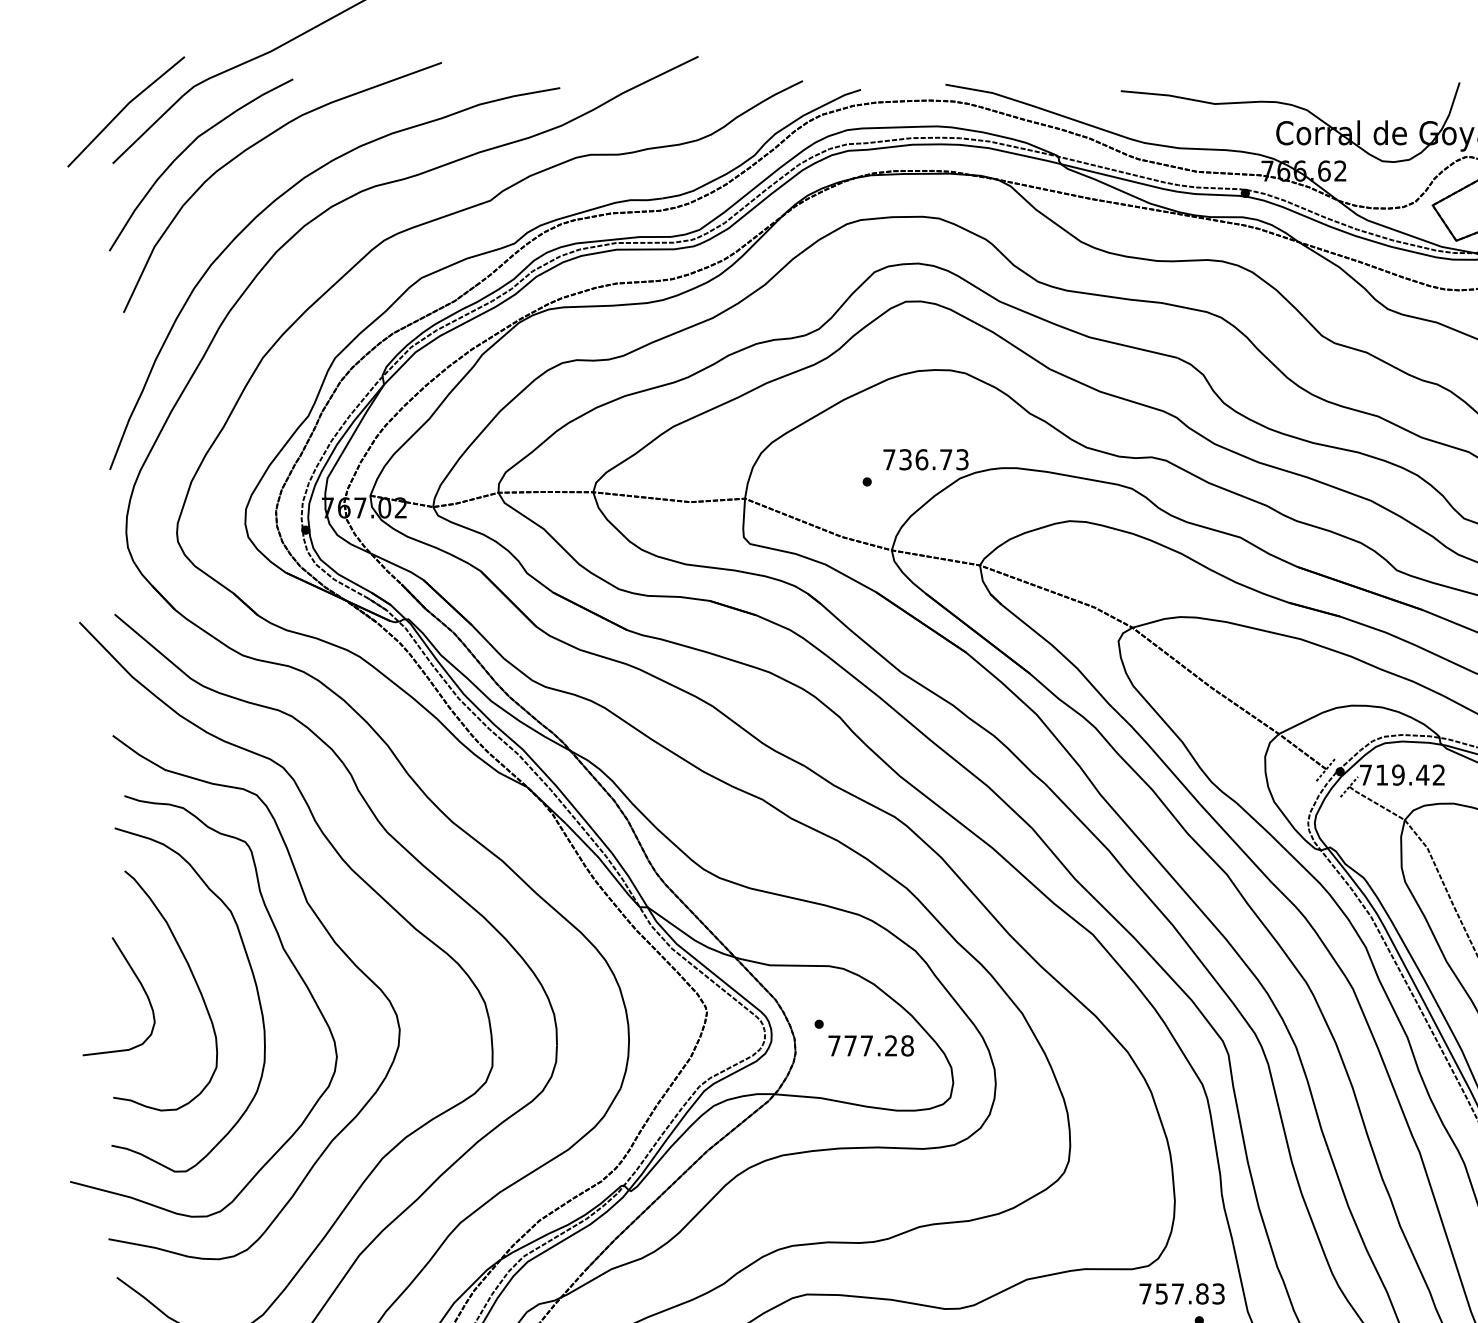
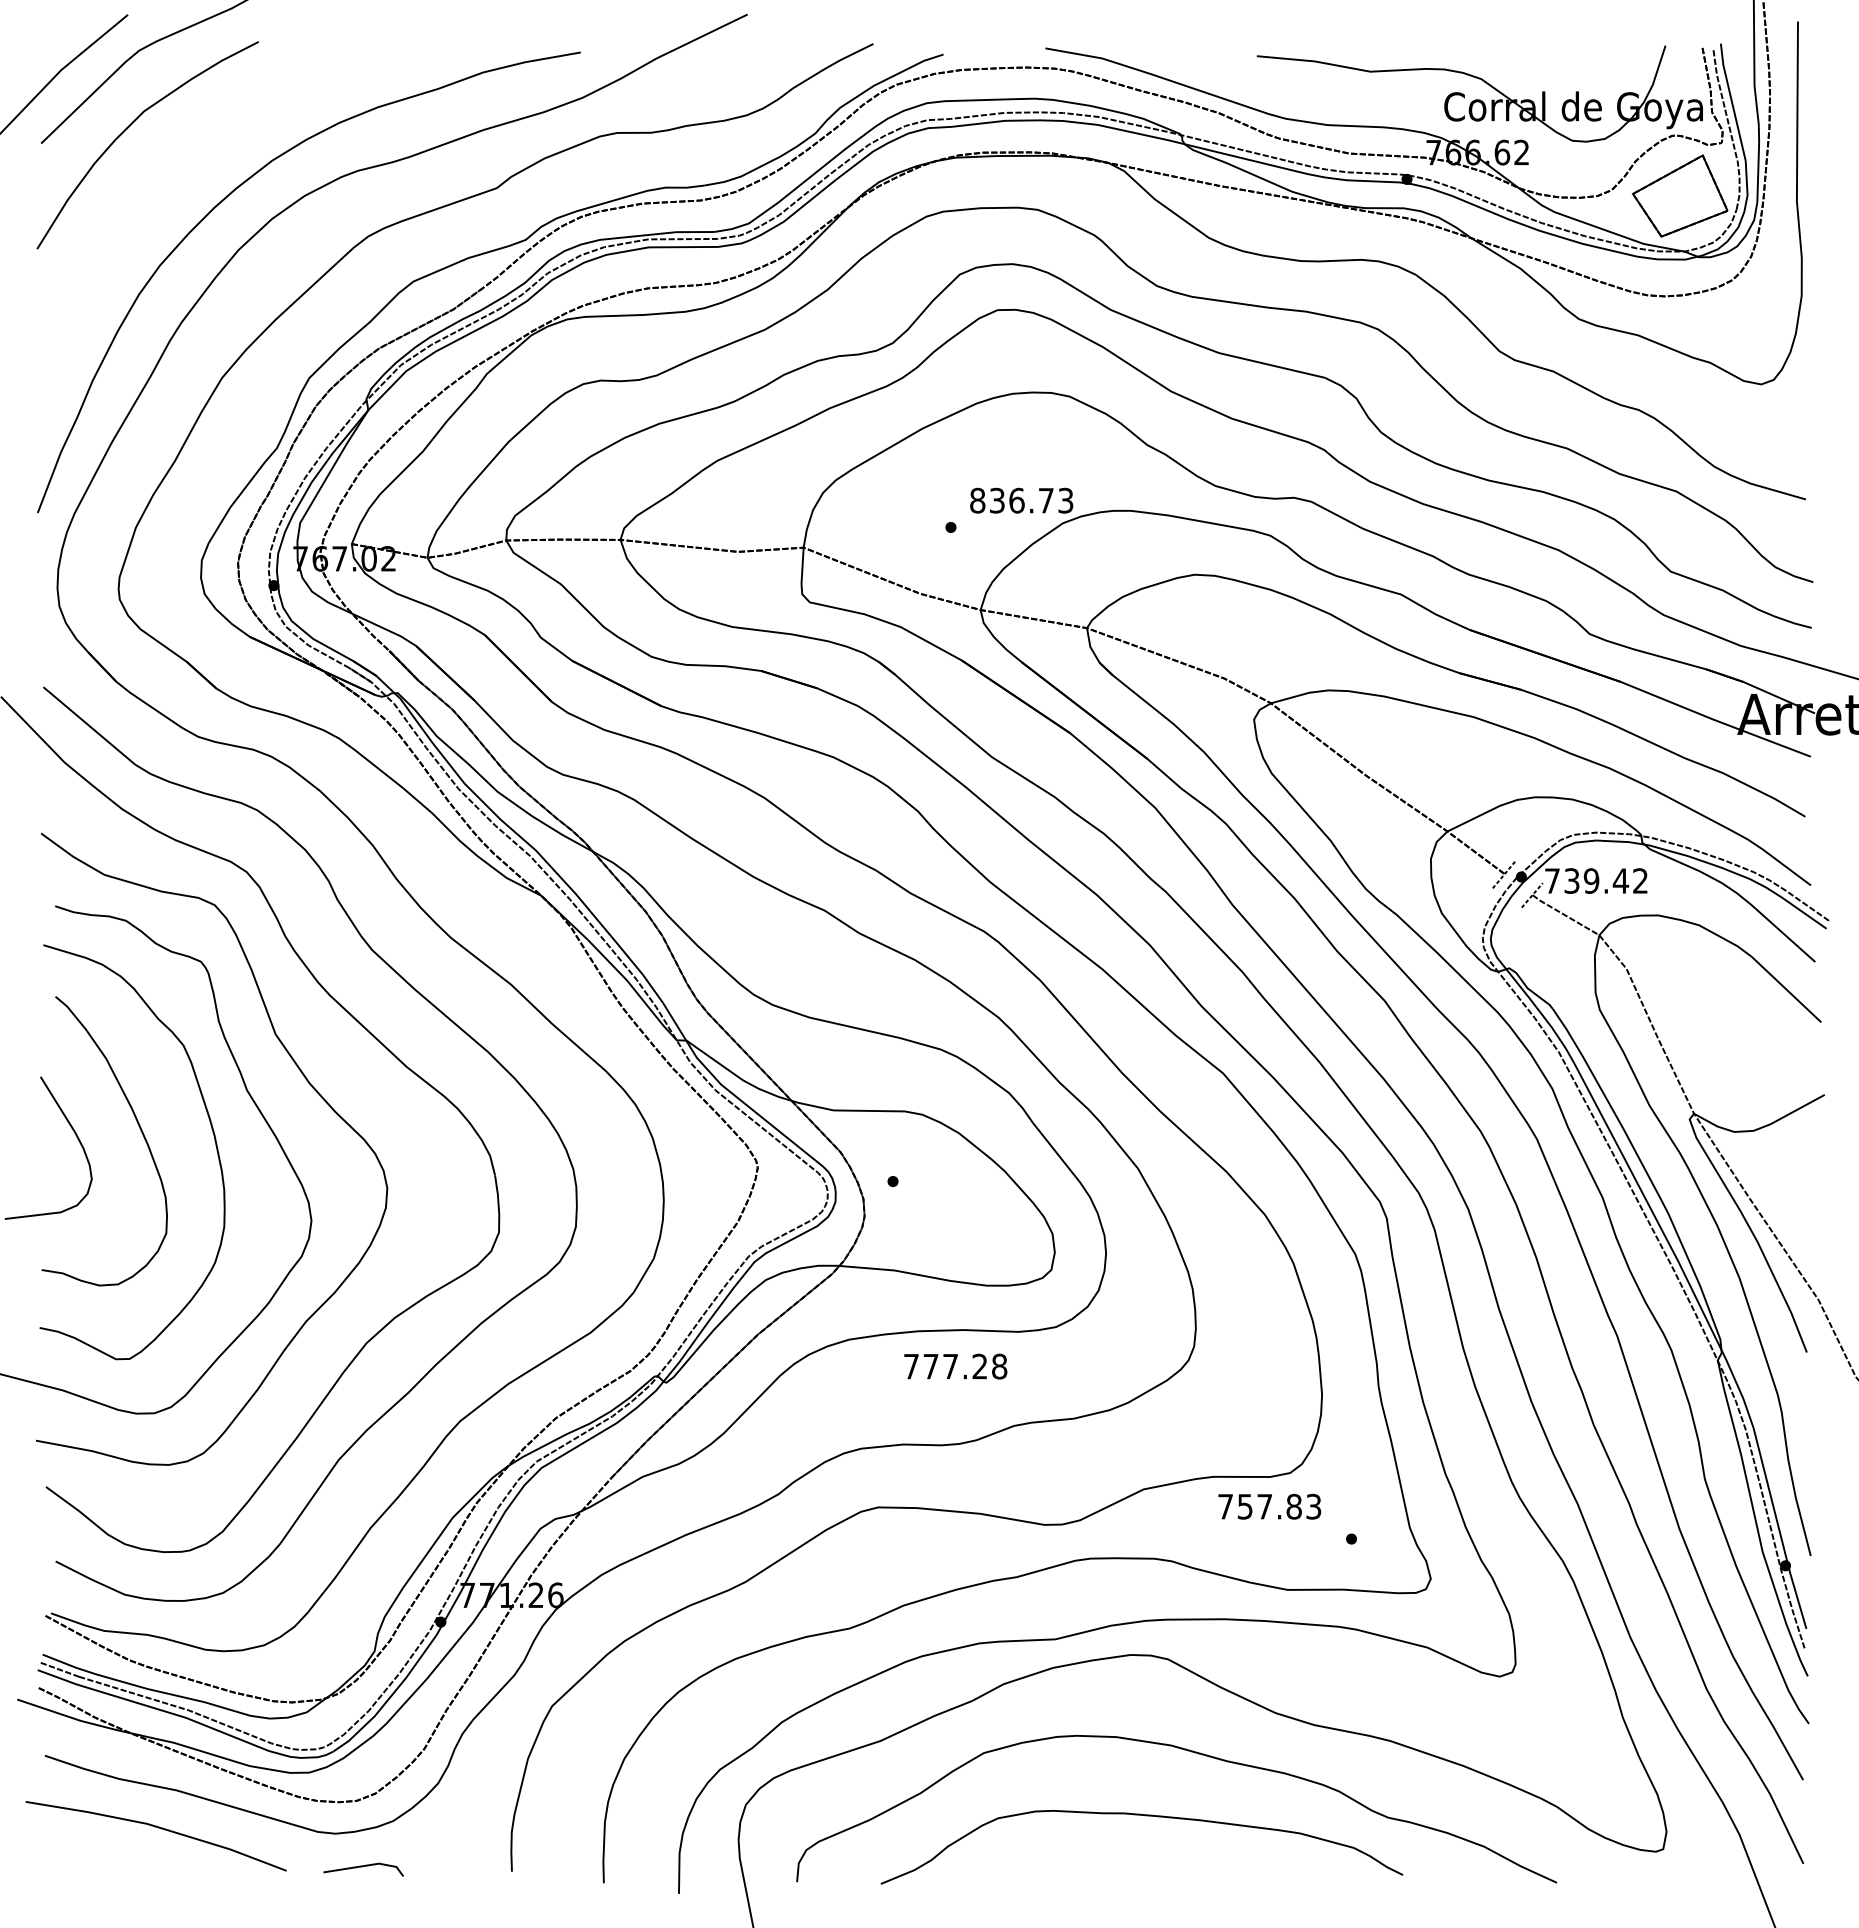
curve: (254, 146) -> (211, 122), removed
text: (889, 459) -> (977, 500), 736.73 -> 836.73
text: (1381, 774) -> (1571, 880), 719.42 -> 739.42
text: (870, 1045) -> (955, 1366), moved
text: (1181, 1293) -> (1269, 1506), moved

